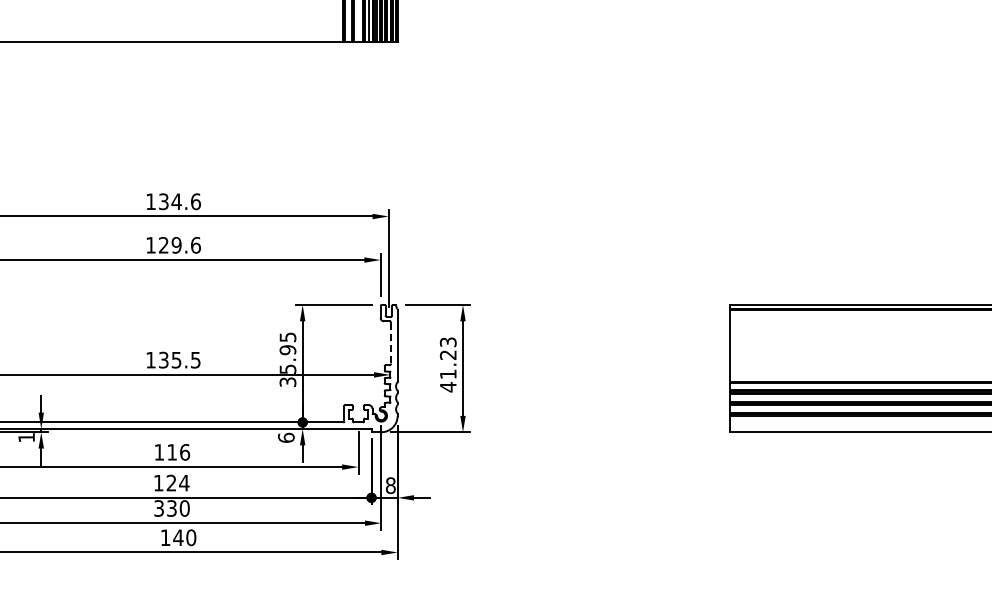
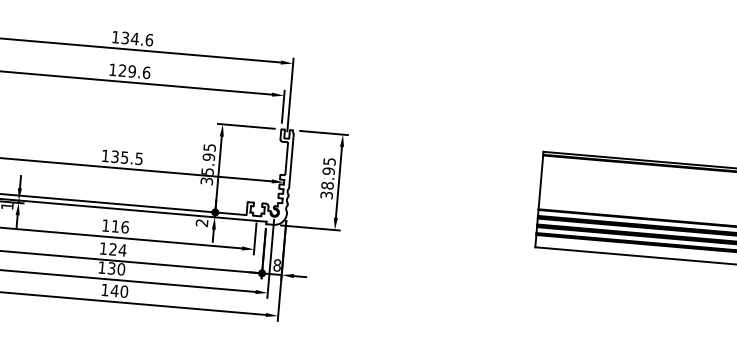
line: (391, 343) -> (286, 158), dashed -> solid
text: (447, 364) -> (327, 178), 41.23 -> 38.95
text: (286, 437) -> (202, 222), 6 -> 2
text: (158, 508) -> (101, 267), 330 -> 130

